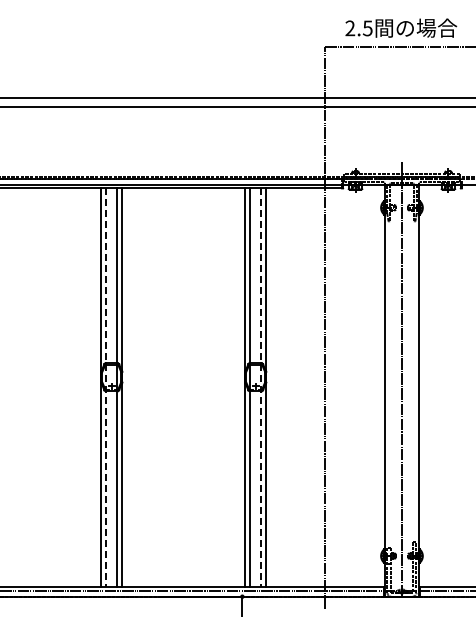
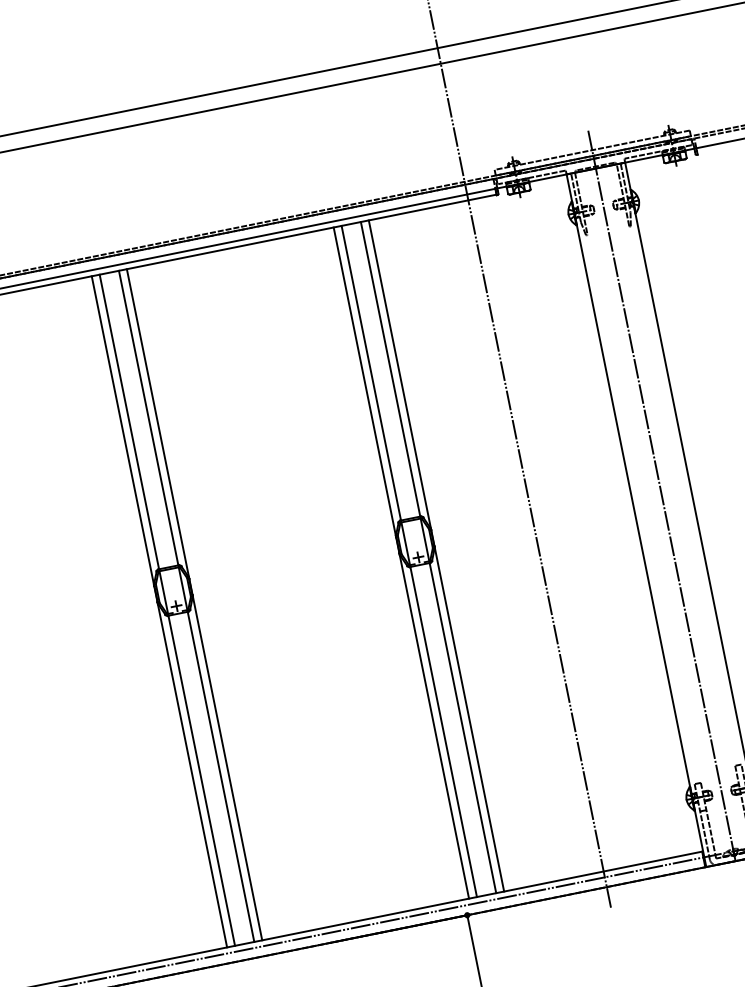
line: (106, 387) -> (168, 609), dashed -> solid
line: (261, 387) -> (428, 557), dashed -> solid

